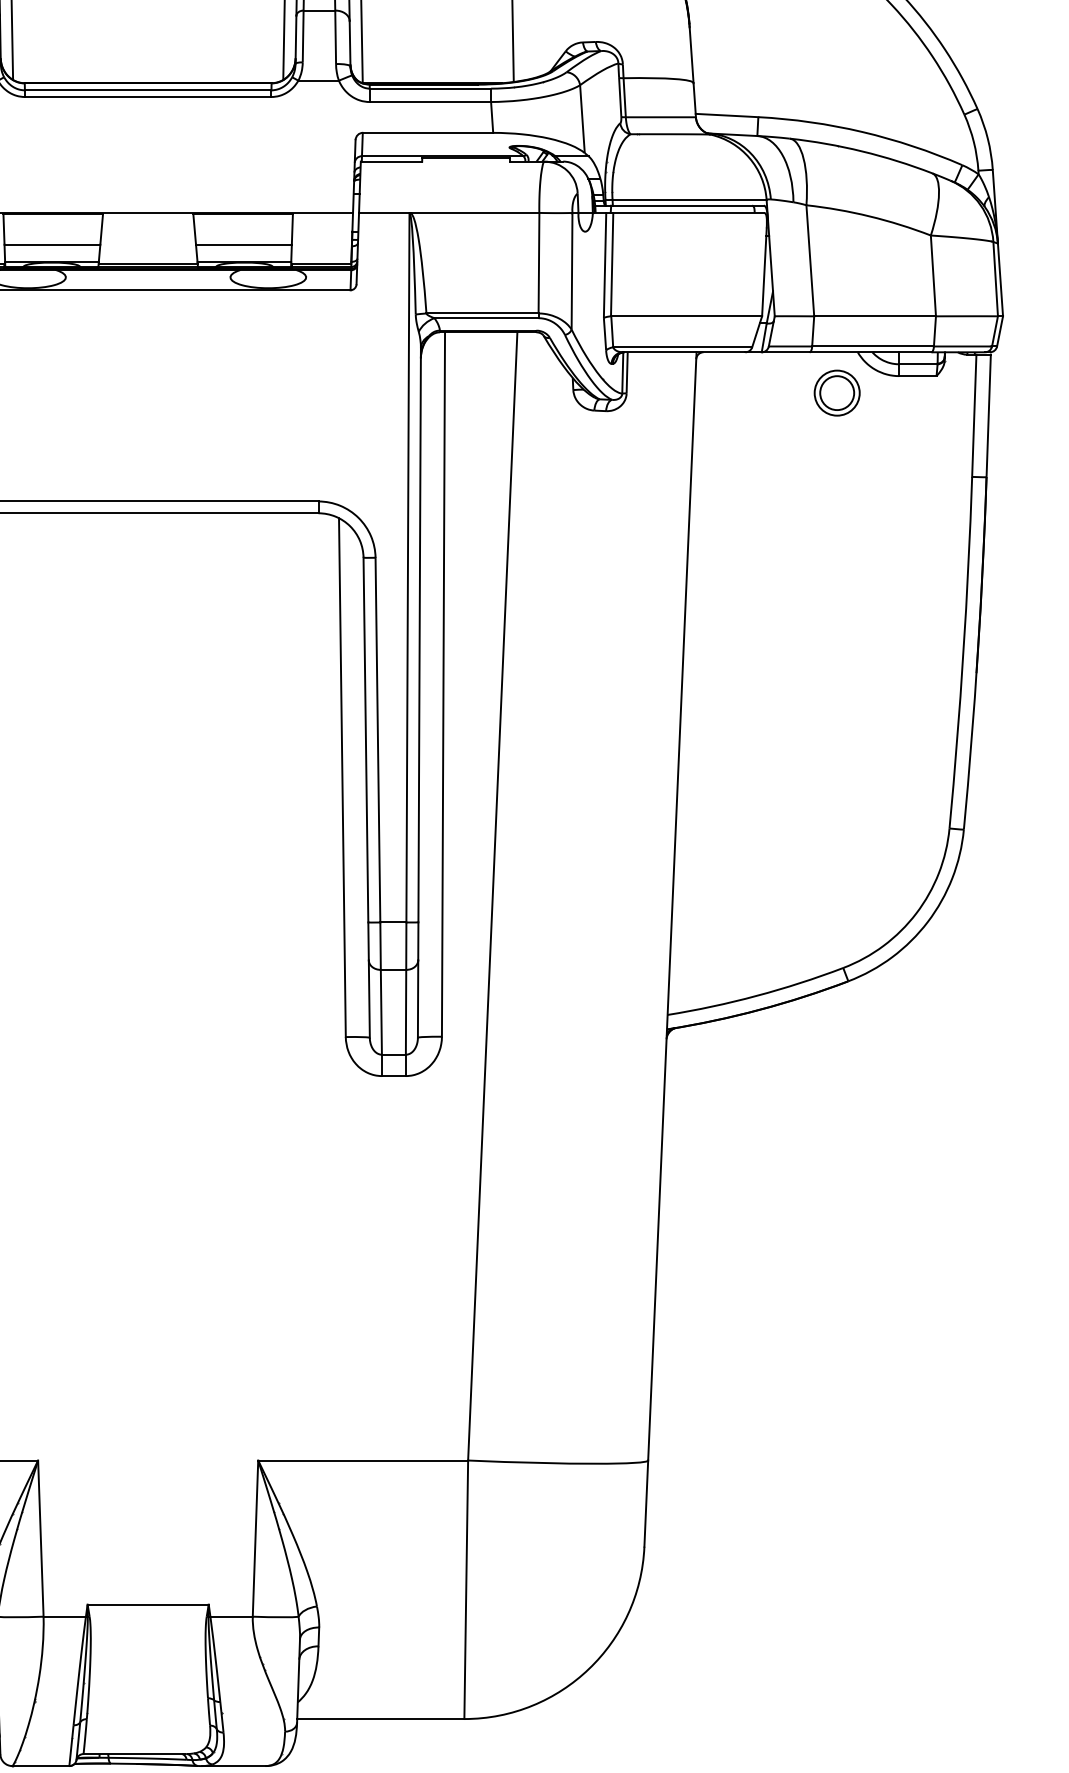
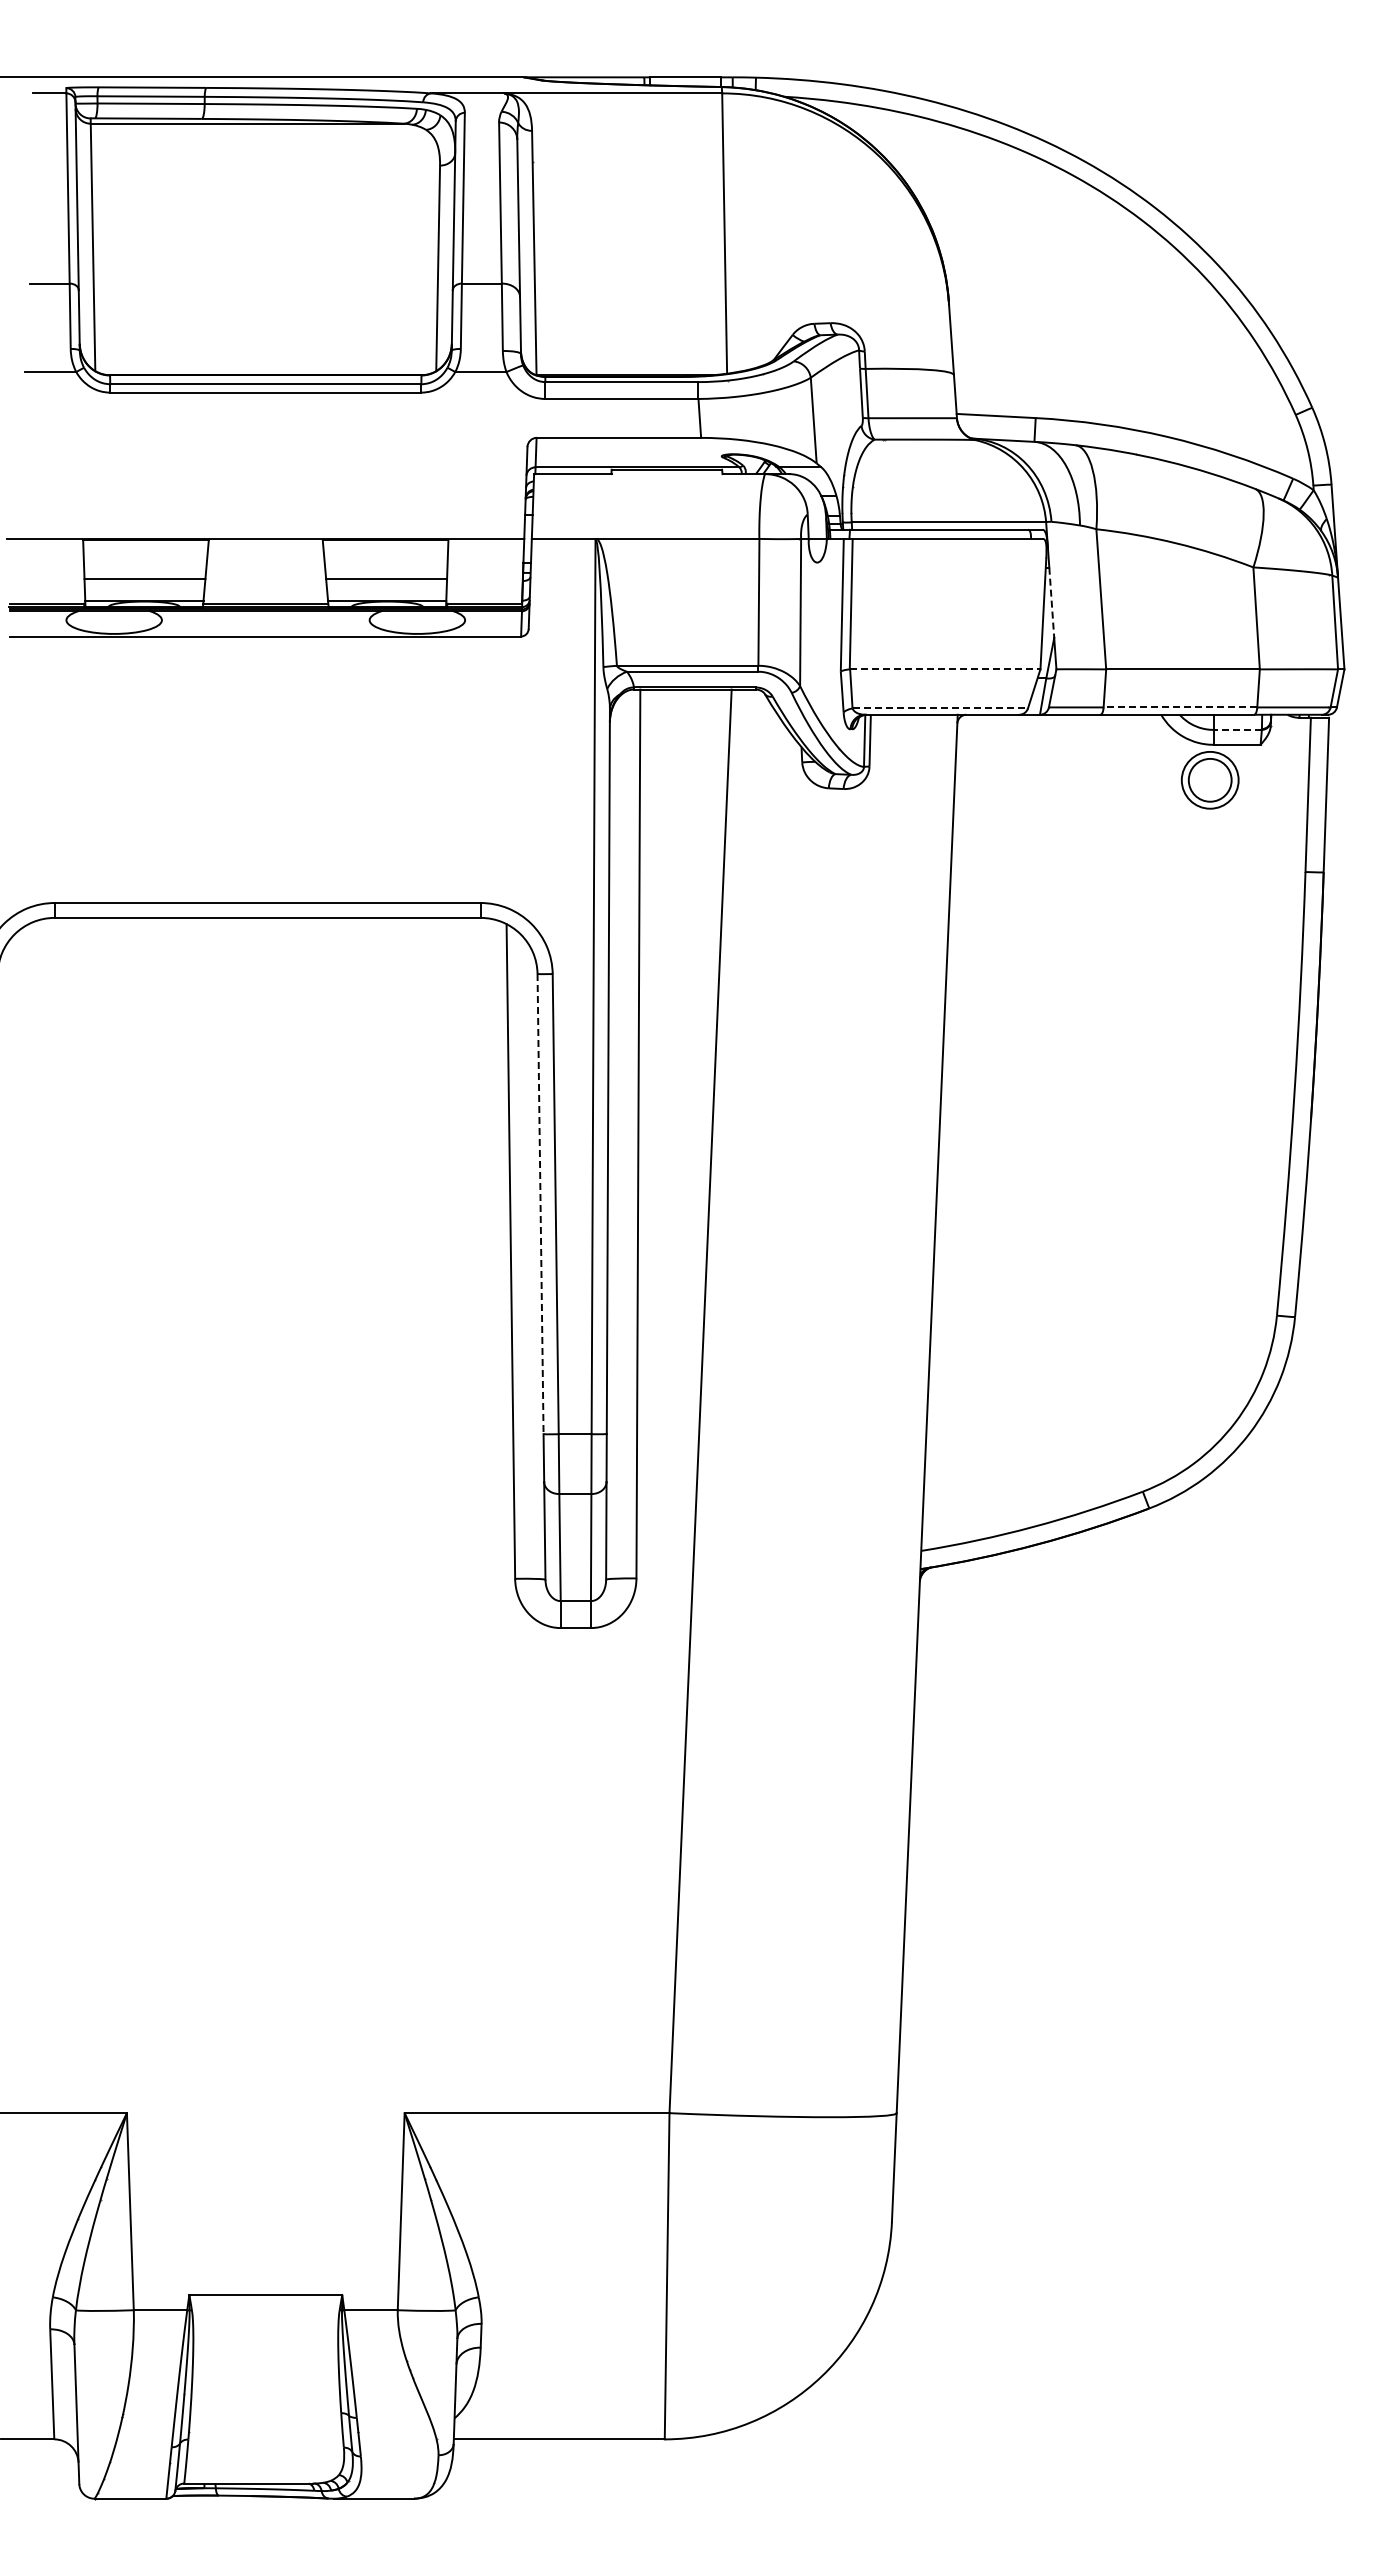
line: (770, 264) -> (1051, 603), solid -> dashed
line: (686, 316) -> (945, 669), solid -> dashed
line: (873, 346) -> (1180, 707), solid -> dashed
line: (682, 347) -> (940, 708), solid -> dashed
line: (918, 363) -> (1237, 729), solid -> dashed
part: (836, 393) -> (1209, 780), moved
line: (365, 740) -> (540, 1204), solid -> dashed

